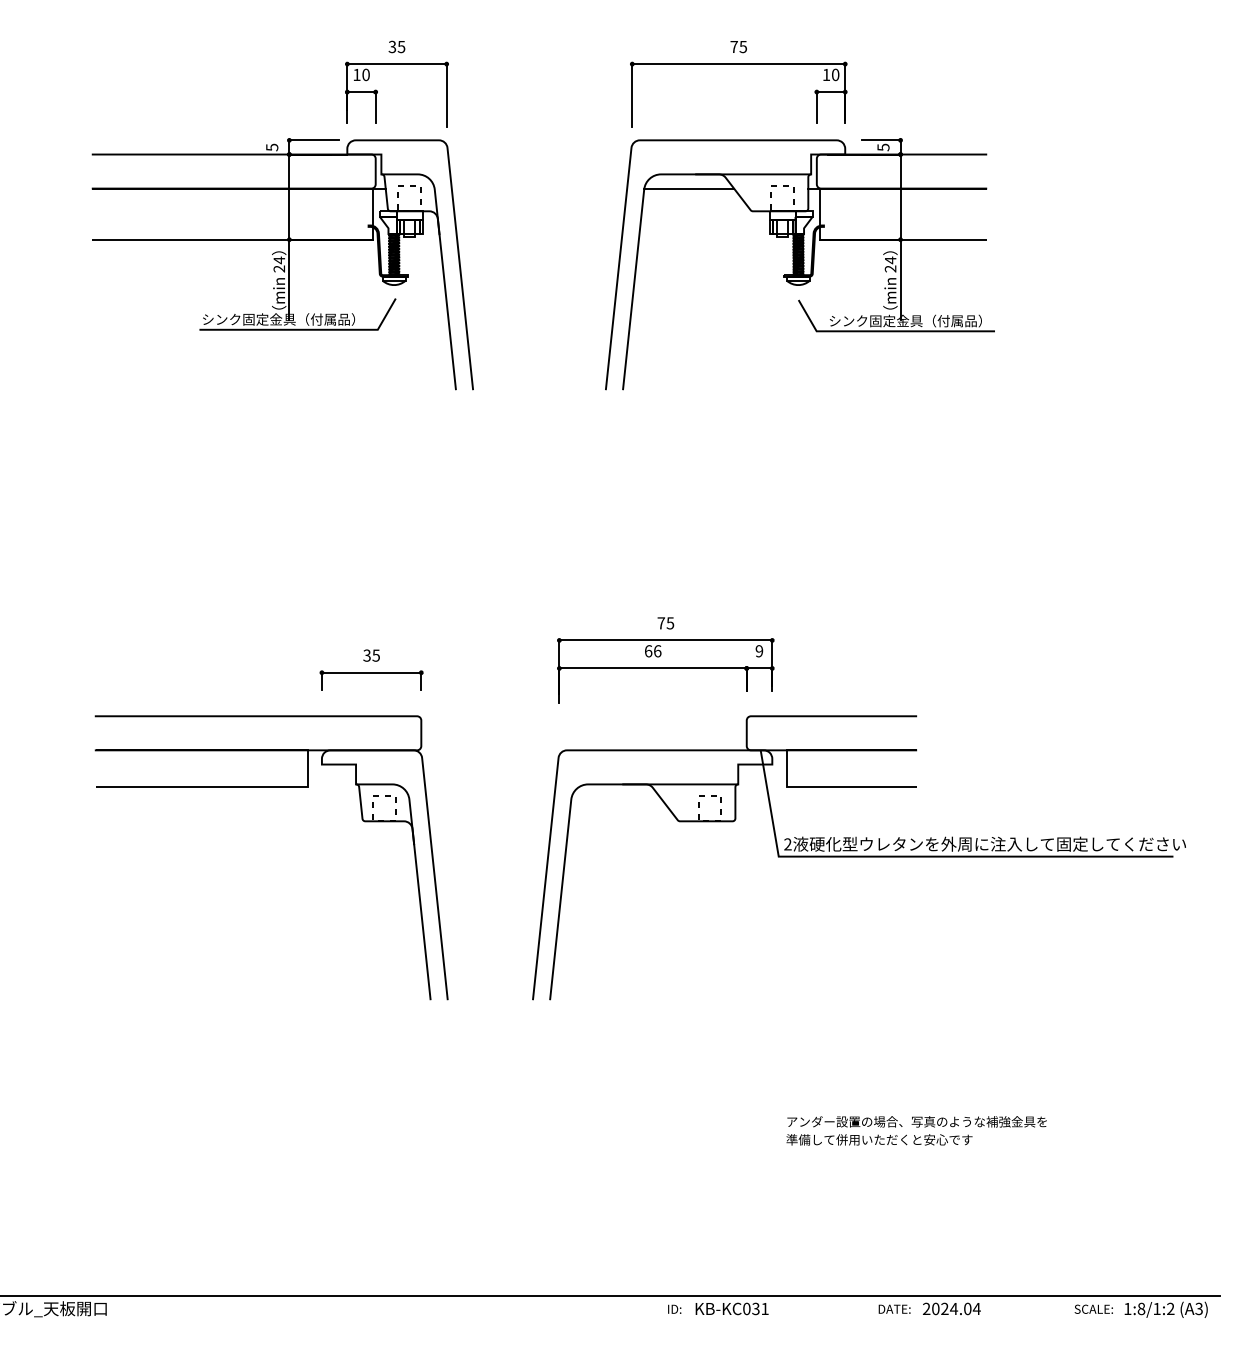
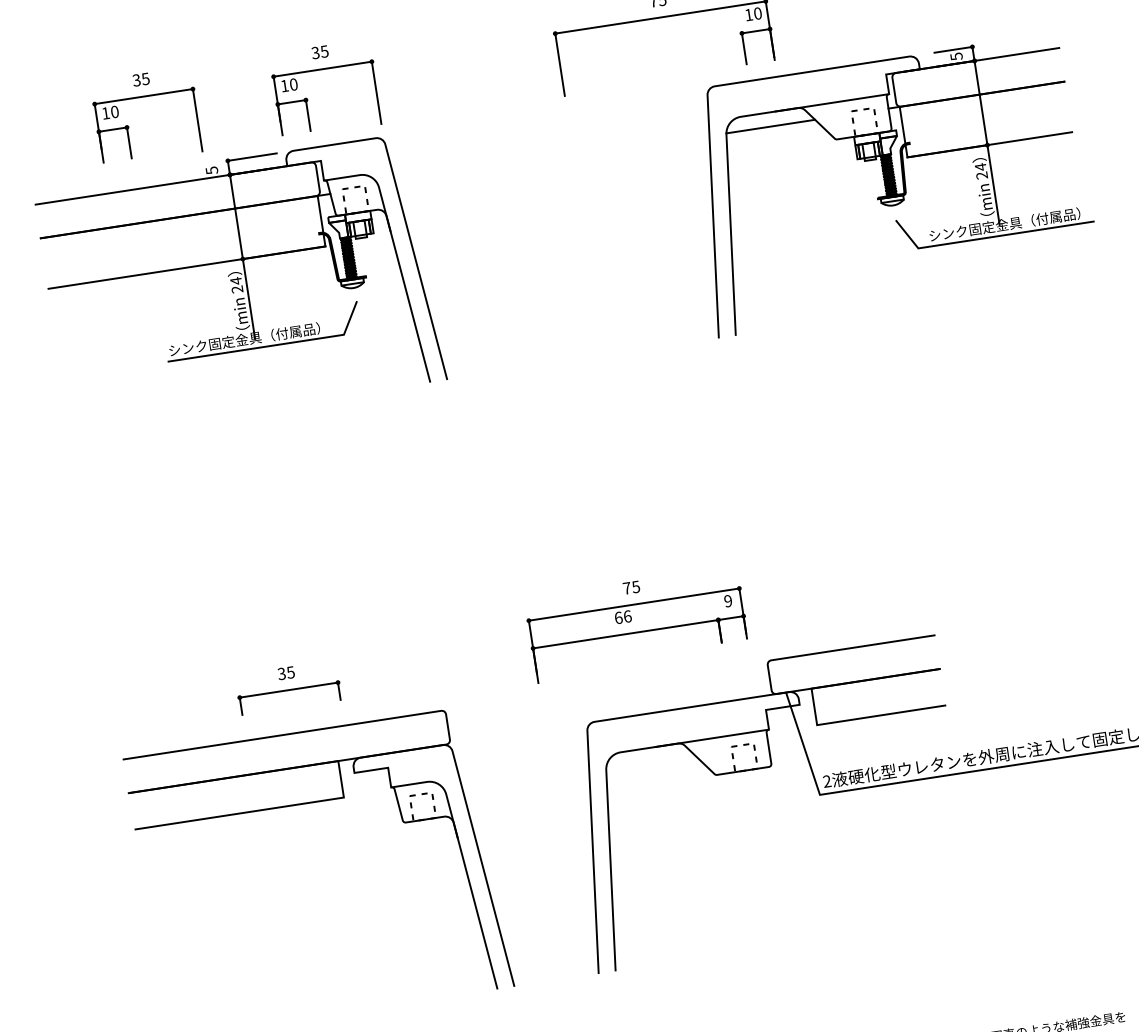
part: (215, 64) -> (143, 97), added
part: (799, 264) -> (891, 184), moved
part: (665, 660) -> (636, 624), moved
part: (371, 669) -> (288, 686), moved

